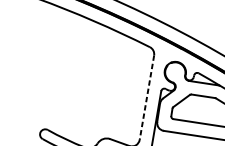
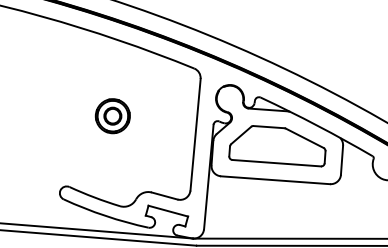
part: (84, 78) -> (112, 116), added
line: (146, 98) -> (195, 135), dashed -> solid

